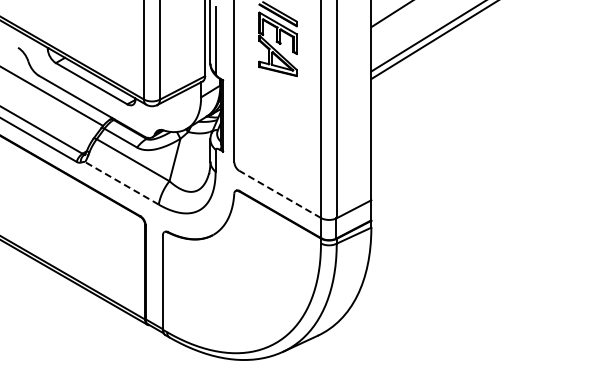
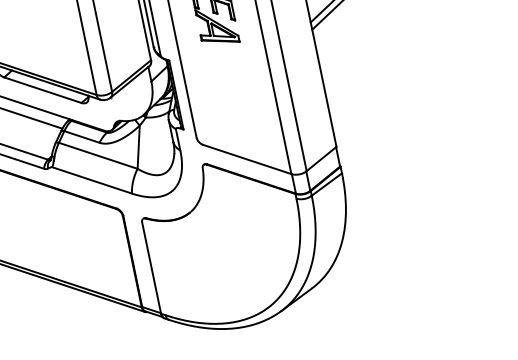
line: (121, 183) -> (91, 180), dashed -> solid
line: (279, 194) -> (246, 159), dashed -> solid

